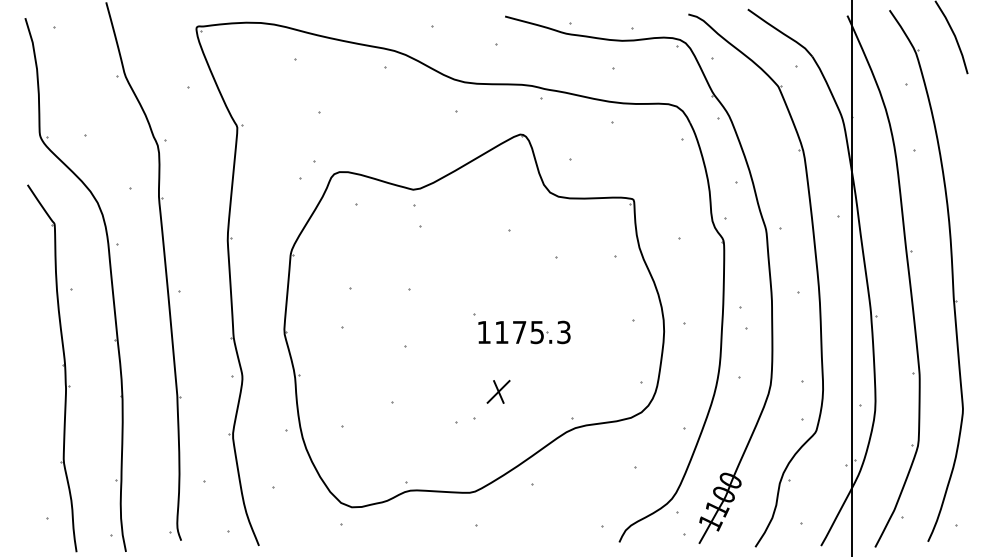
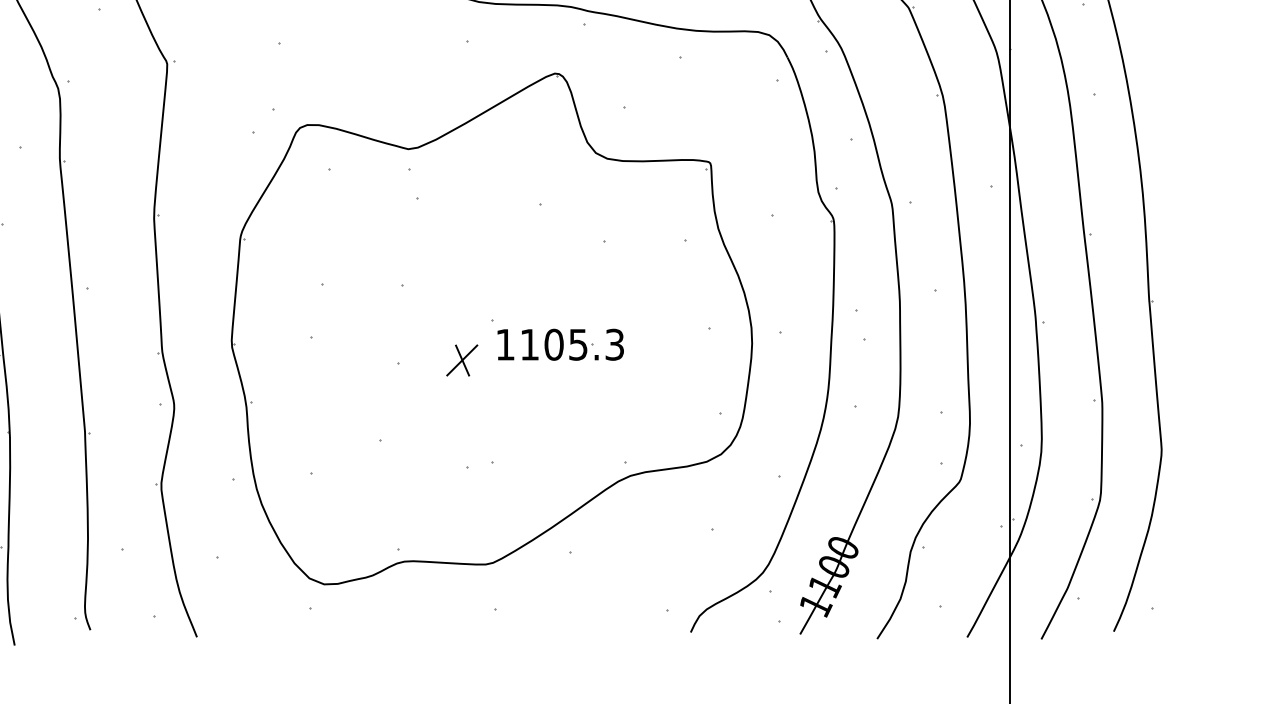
text: (519, 332) -> (553, 344), 1175.3 -> 1105.3
part: (498, 391) -> (462, 359), moved

